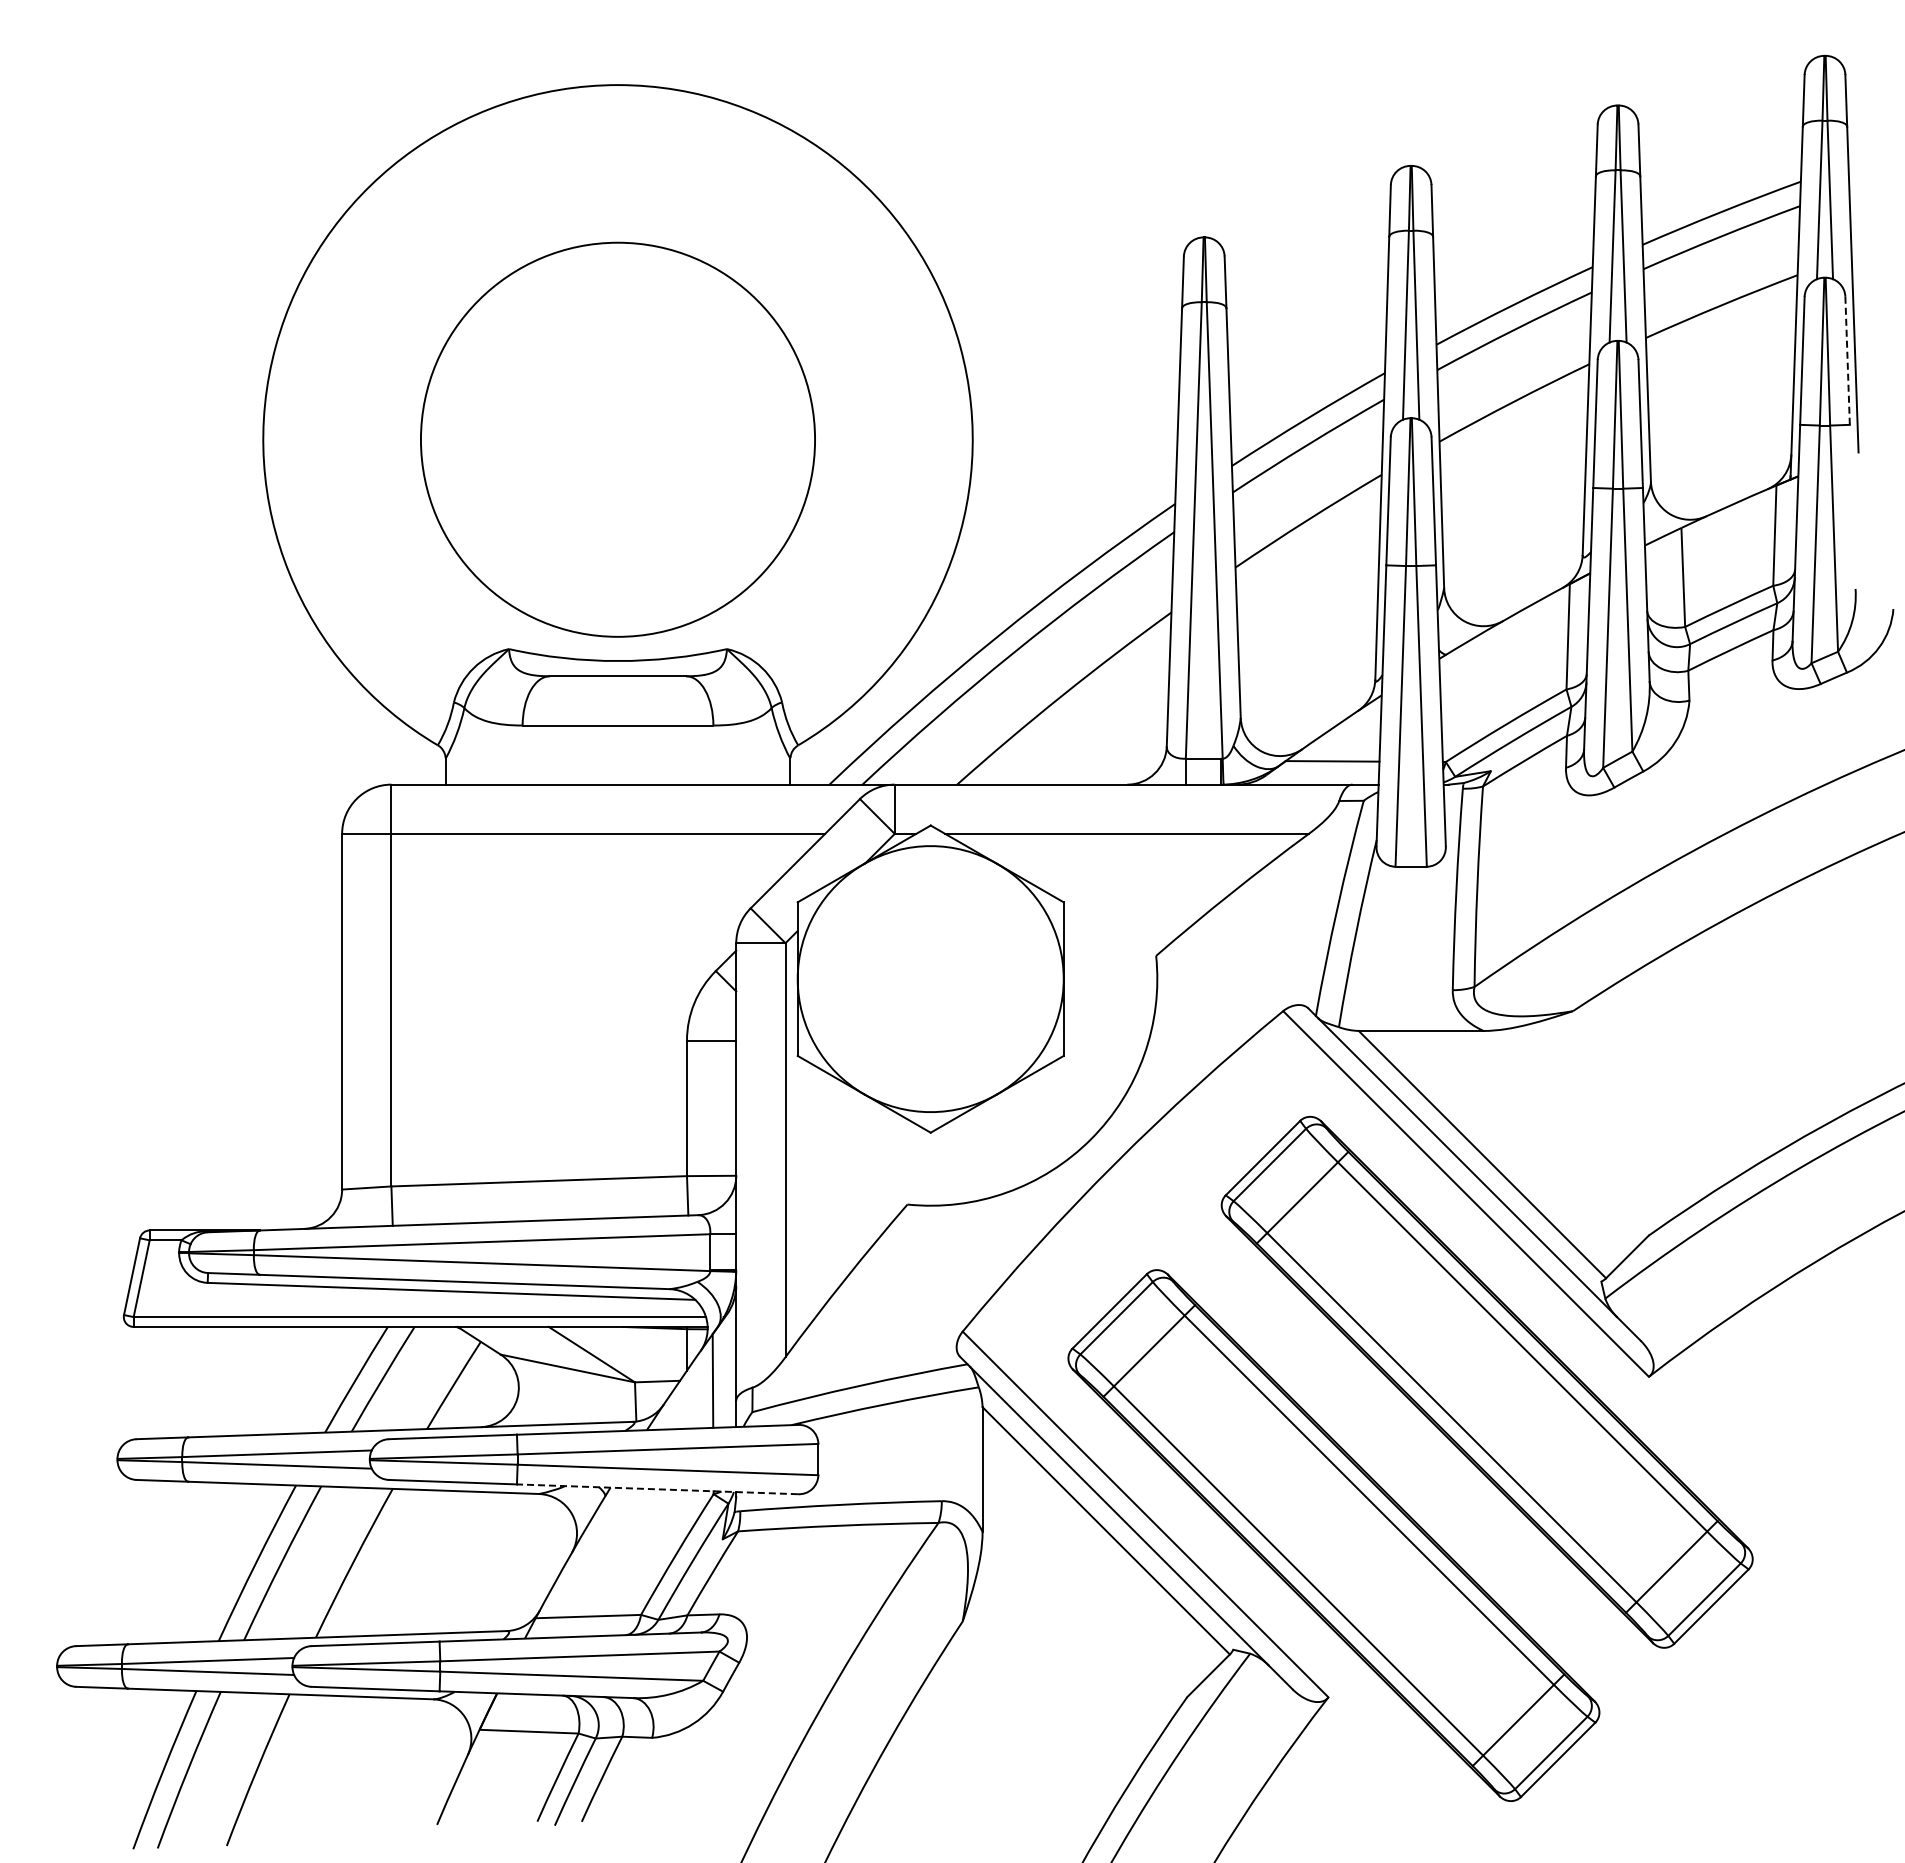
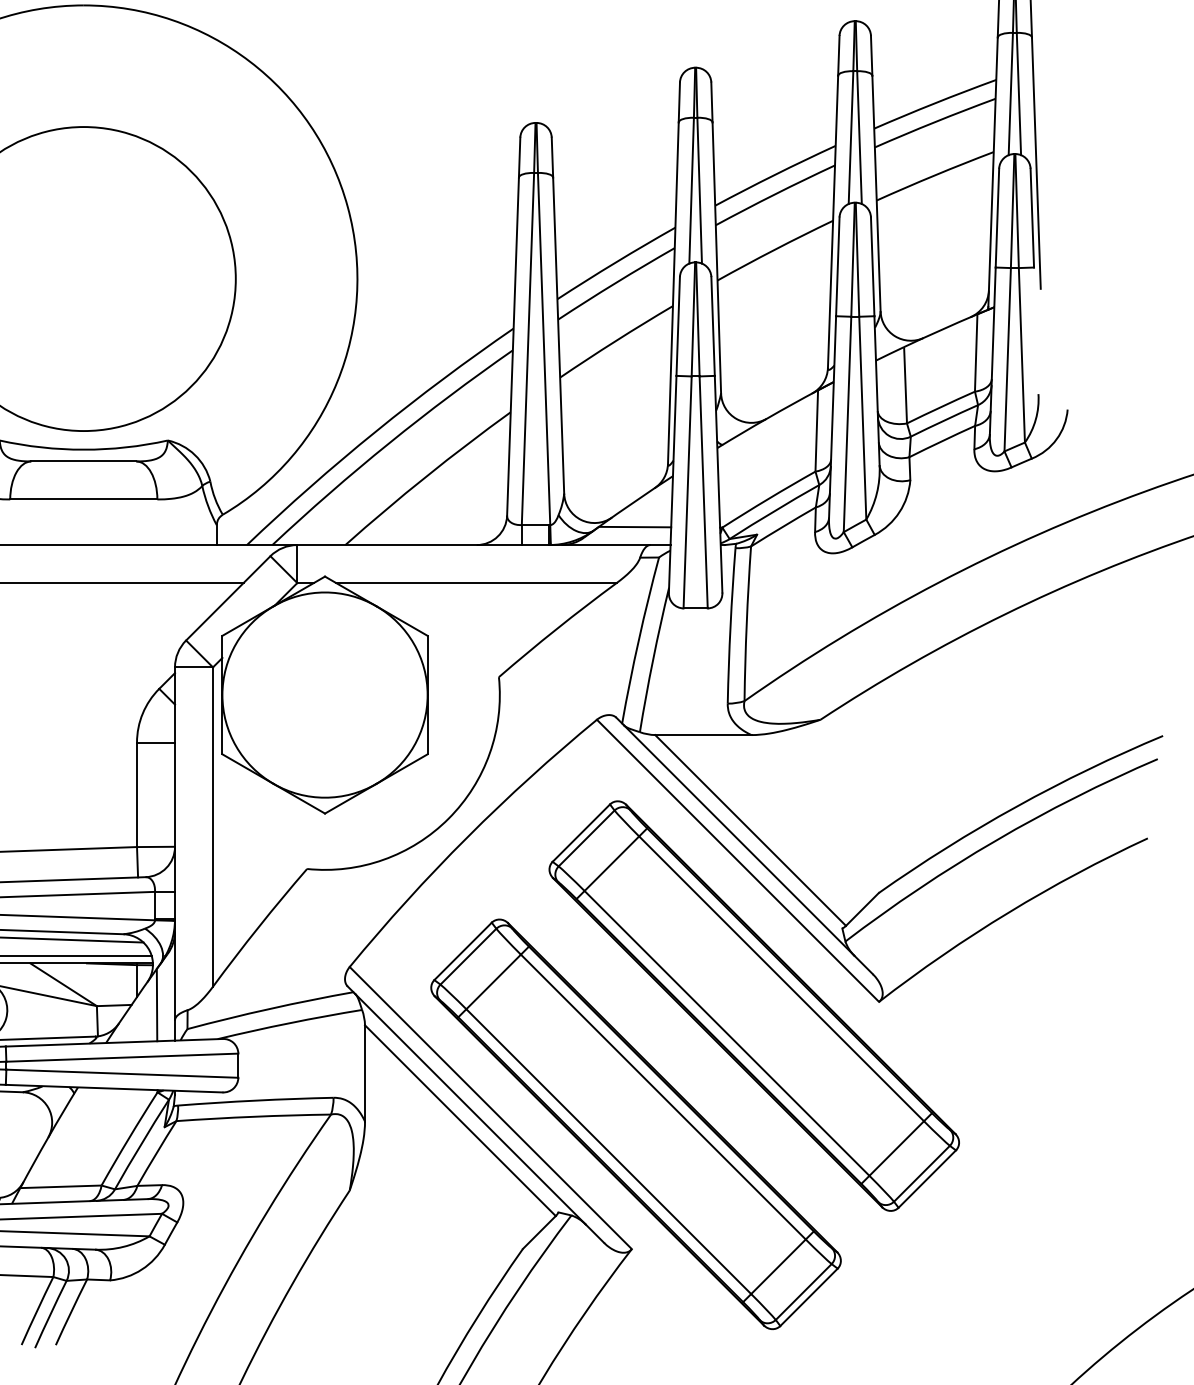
line: (1847, 361) -> (1032, 218), dashed -> solid
line: (657, 1489) -> (114, 1088), dashed -> solid

